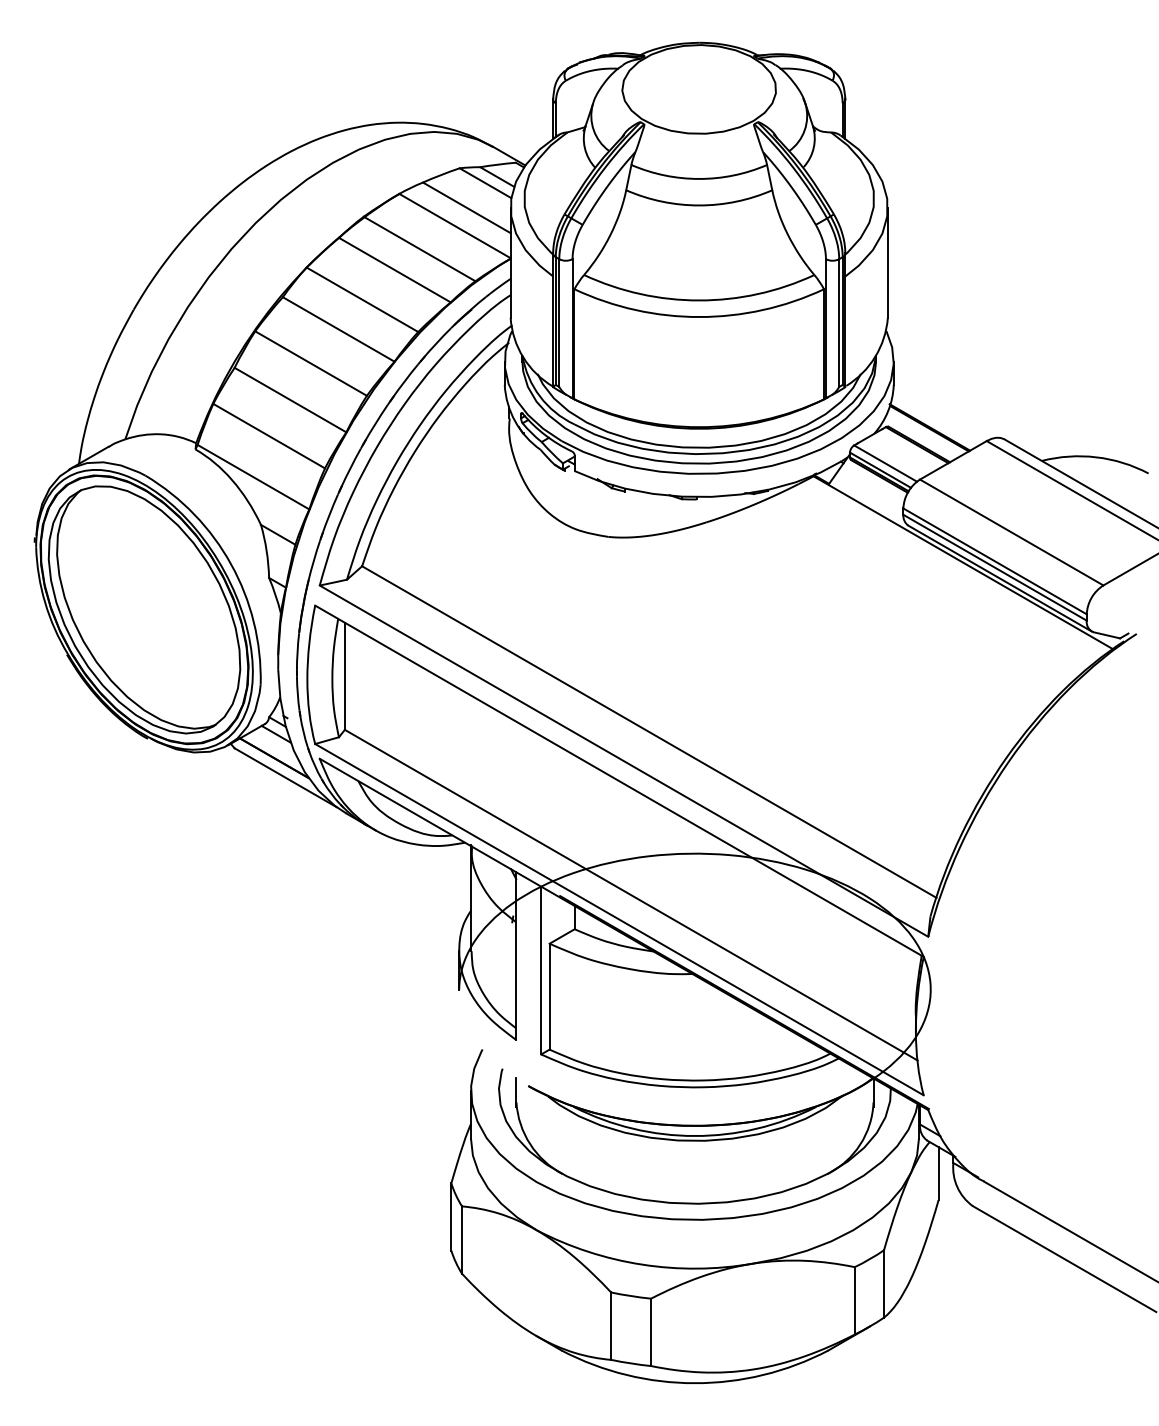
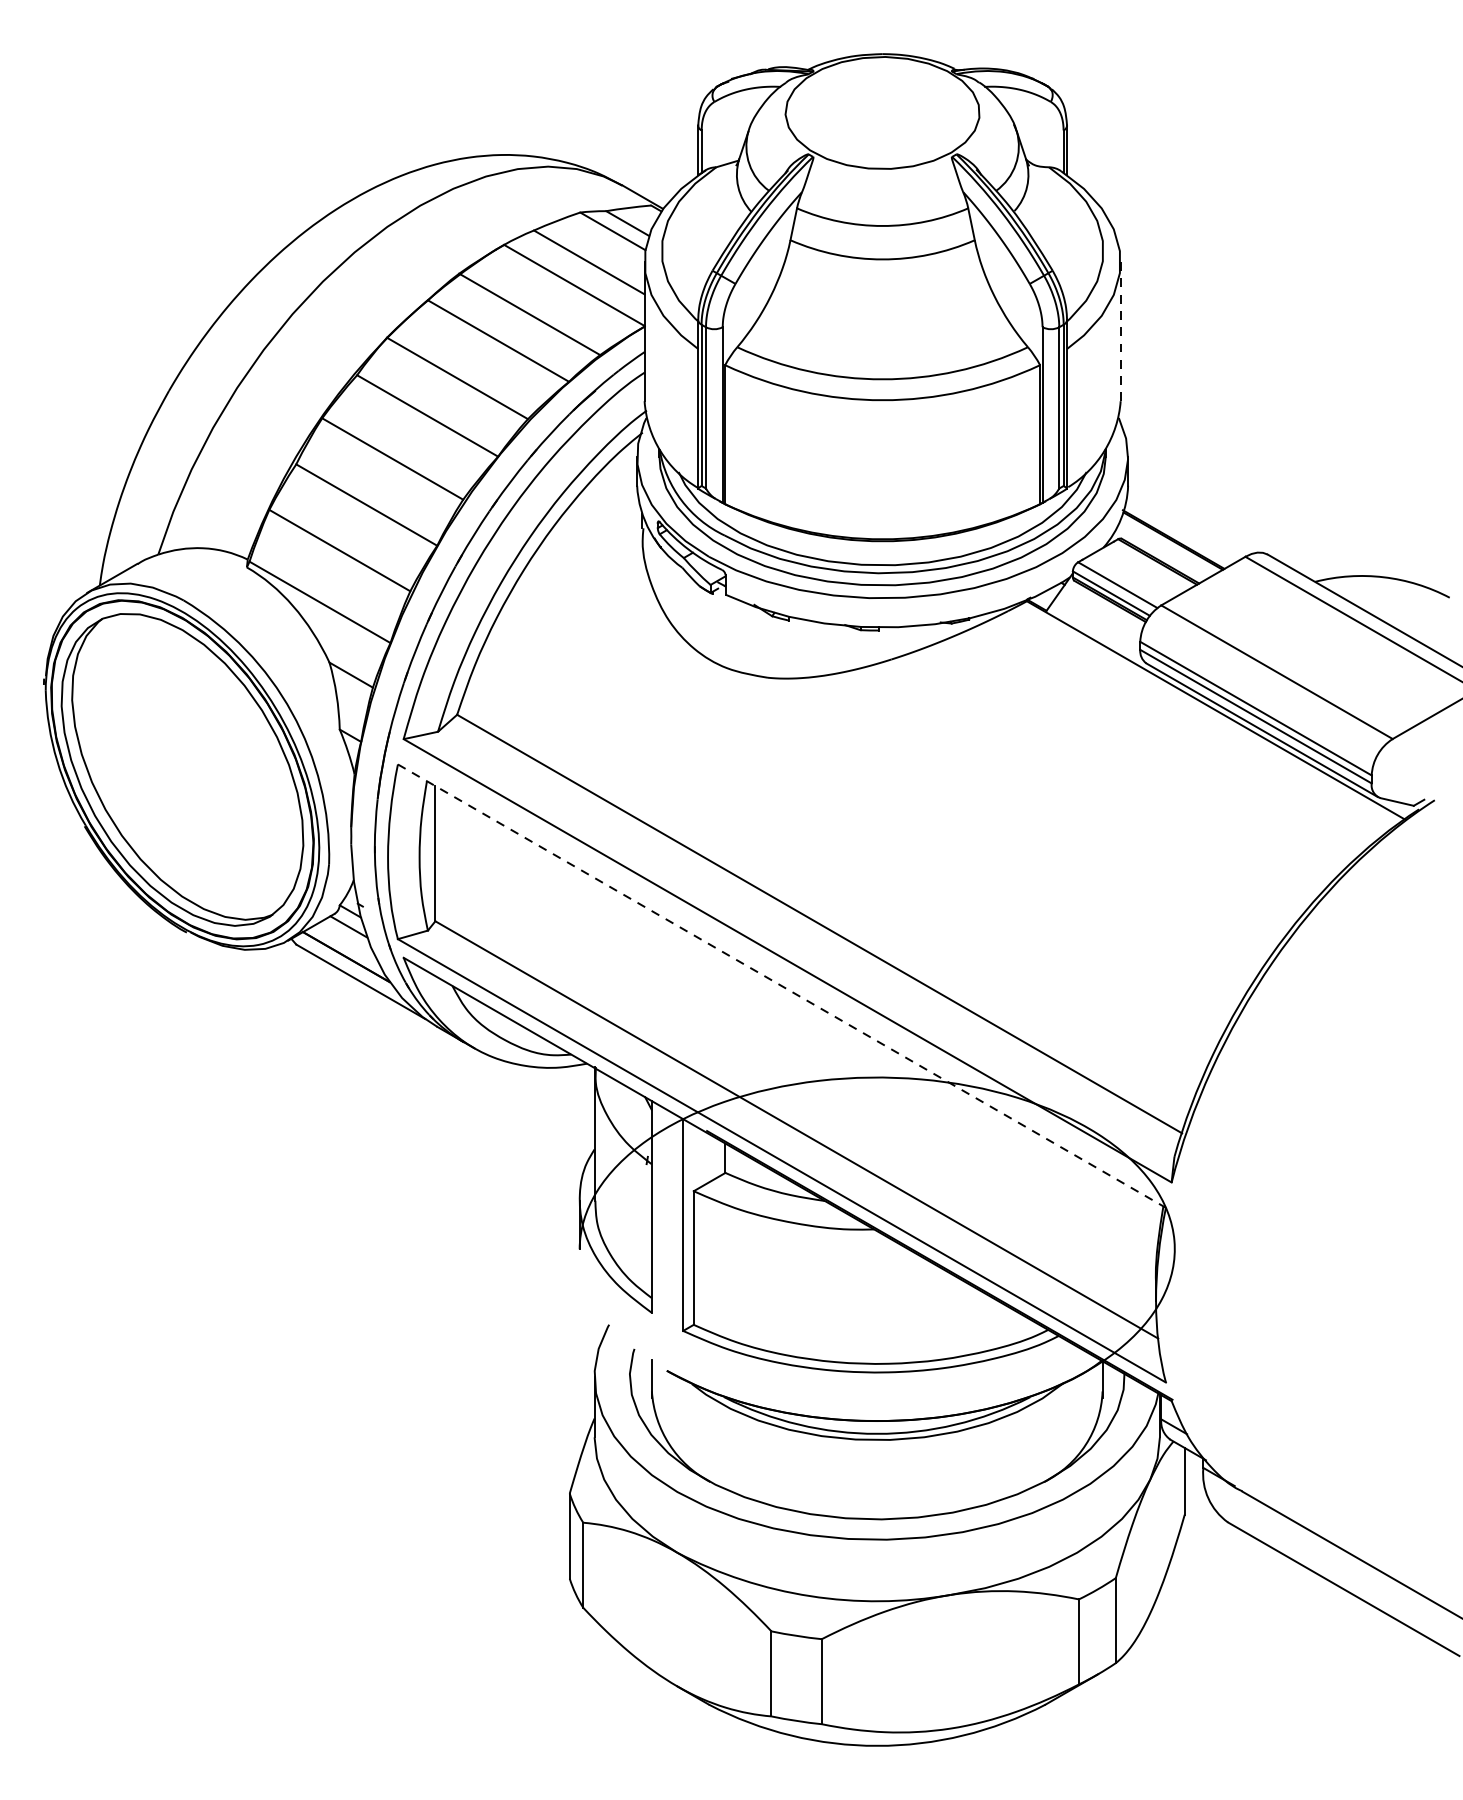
line: (887, 262) -> (1120, 331), solid -> dashed
line: (619, 781) -> (781, 986), solid -> dashed

